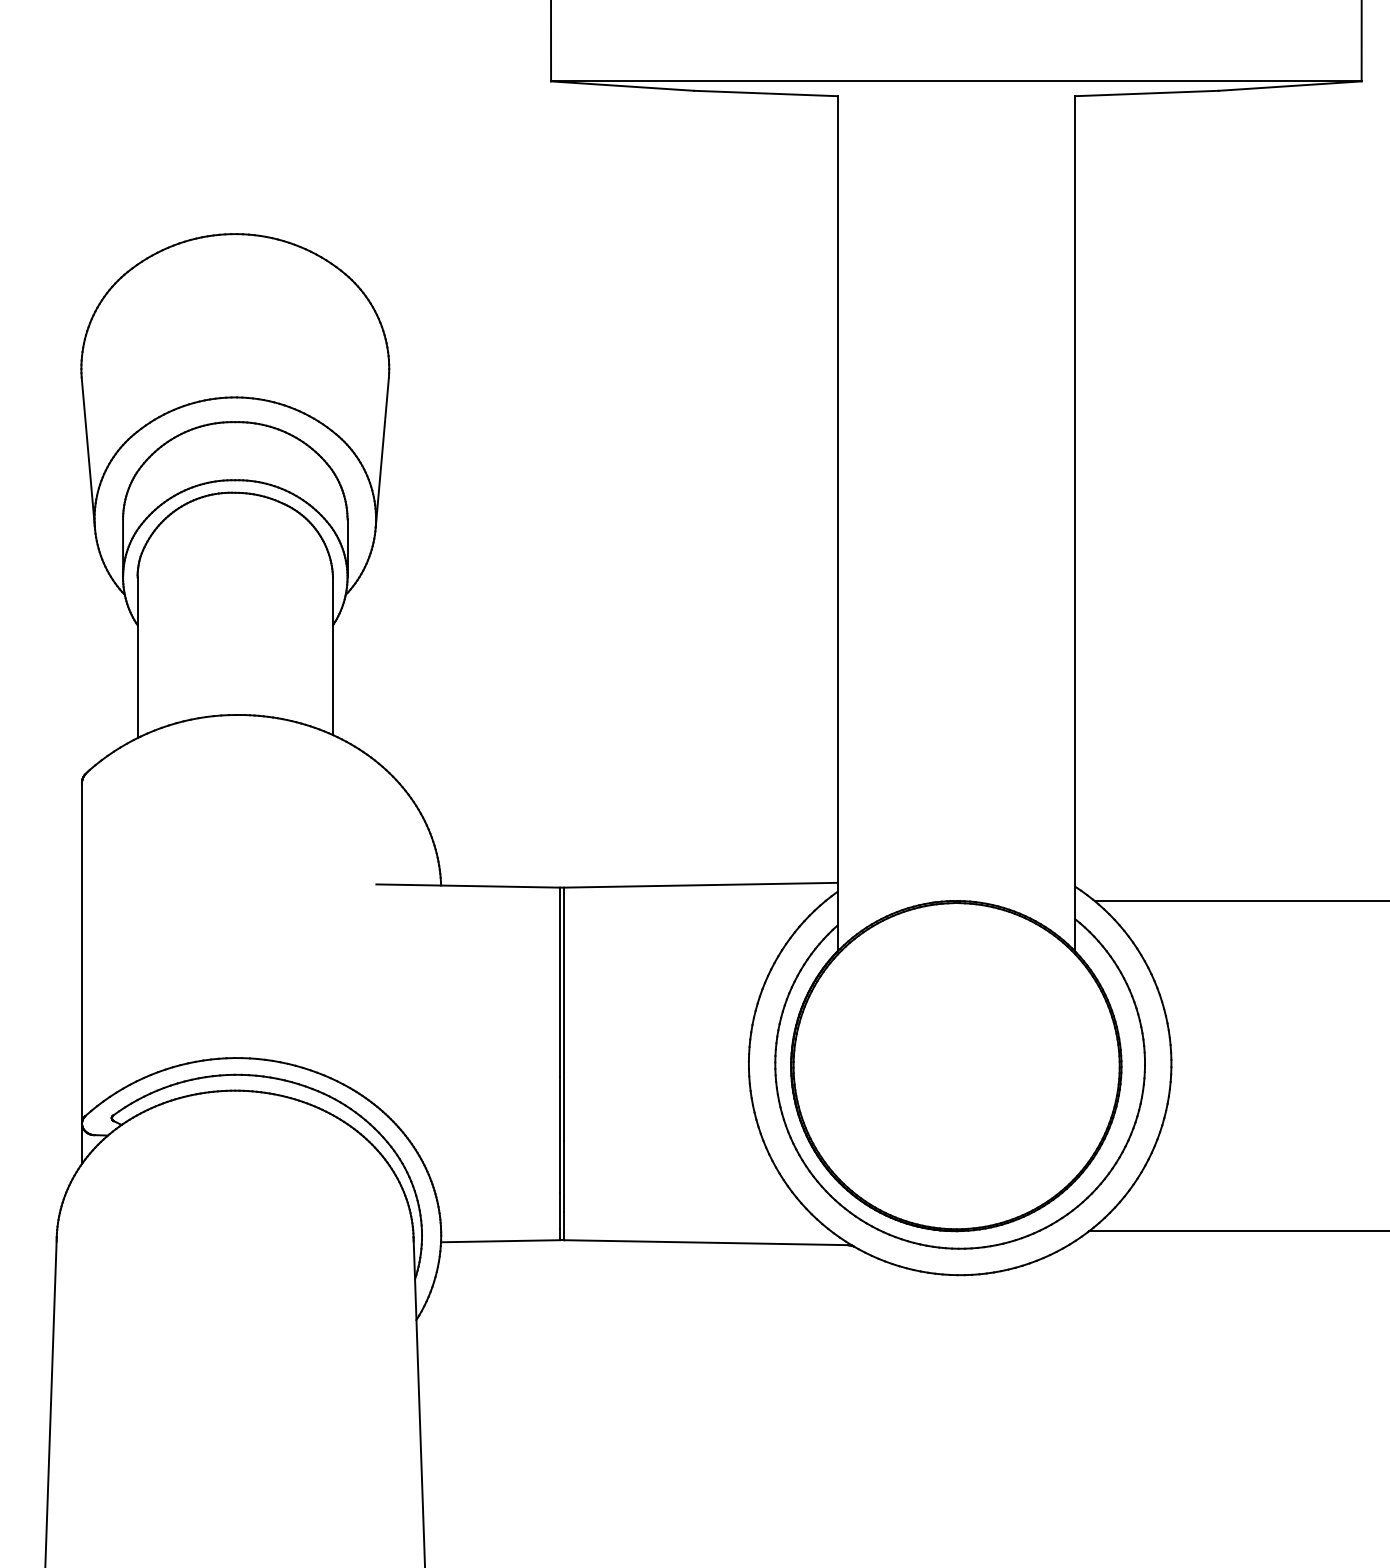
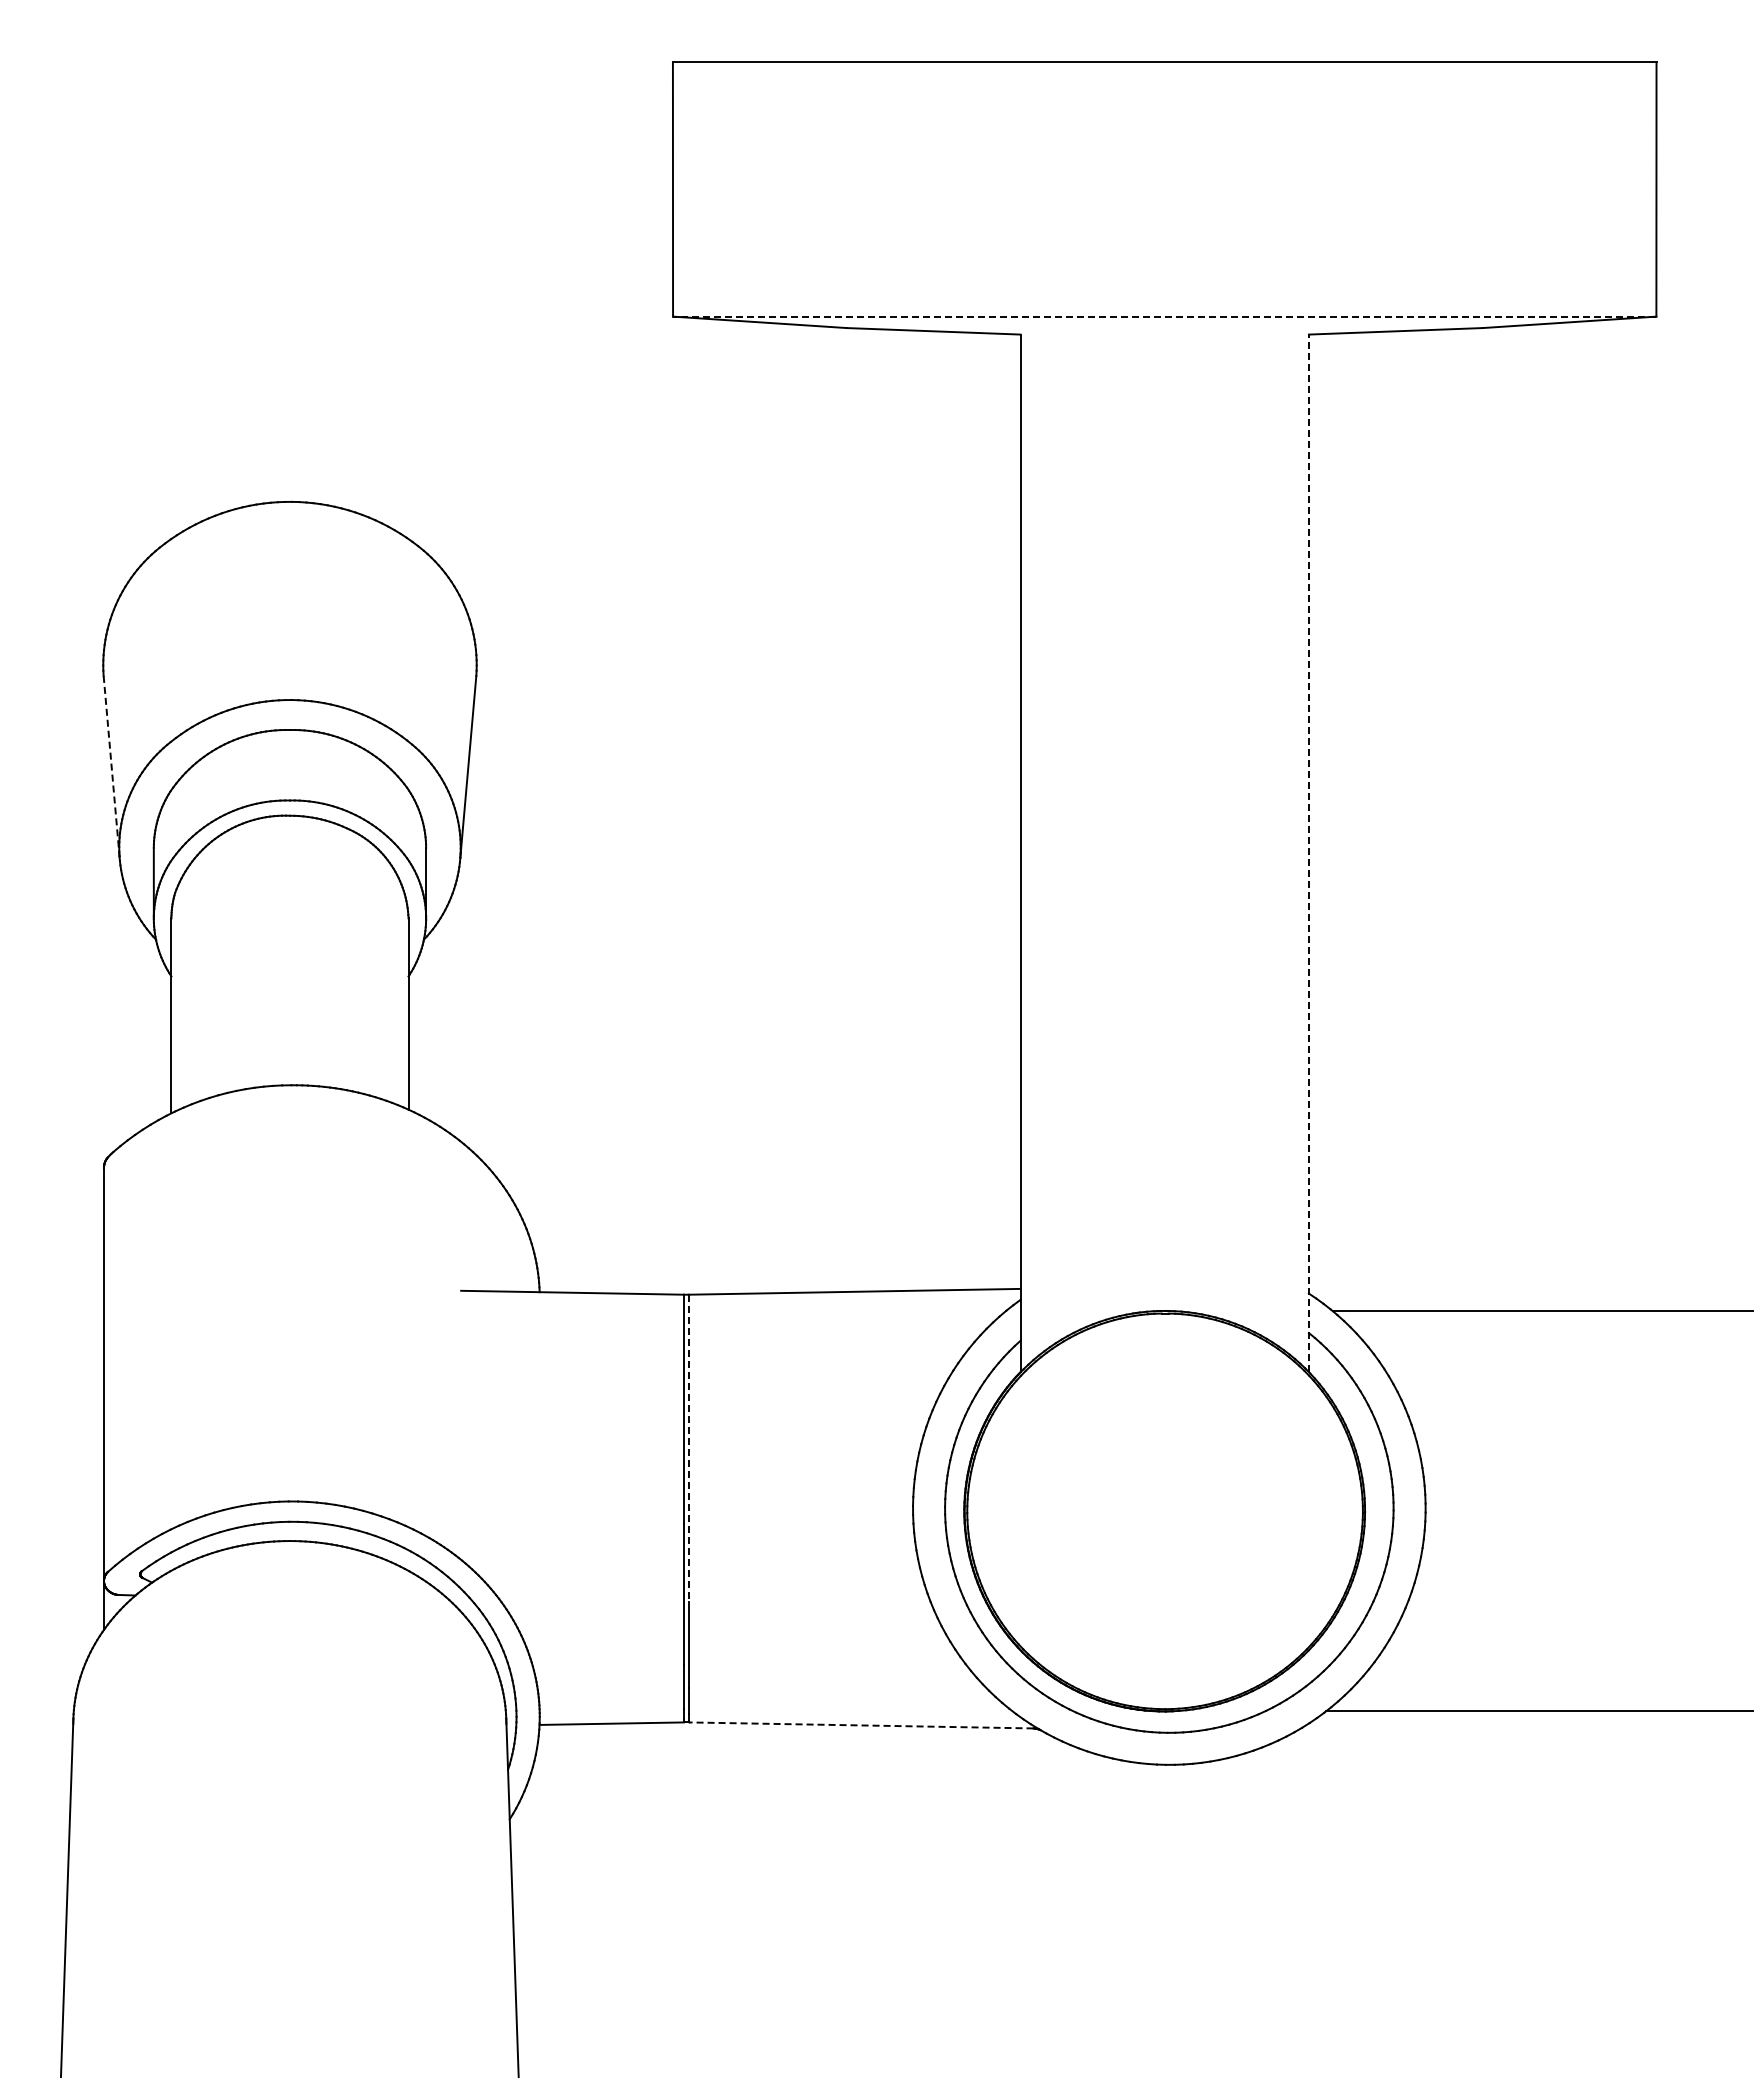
line: (956, 81) -> (1164, 316), solid -> dashed
line: (88, 453) -> (111, 767), solid -> dashed
line: (1074, 523) -> (1308, 853), solid -> dashed
line: (563, 1014) -> (688, 1448), solid -> dashed
line: (705, 1242) -> (860, 1725), solid -> dashed

